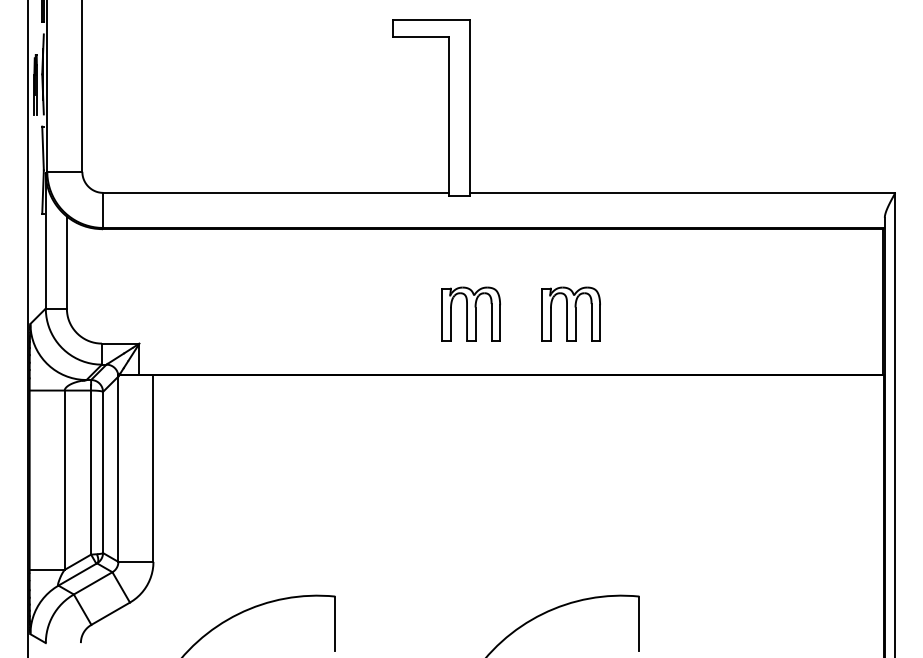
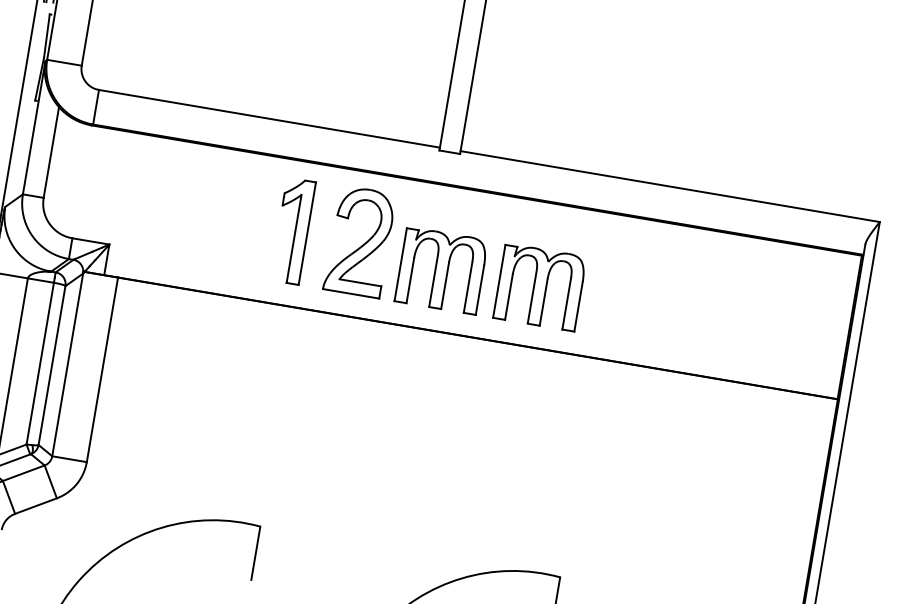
part: (385, 298) -> (359, 241), added
part: (318, 299) -> (293, 230), added
part: (471, 313) -> (441, 270), size x1.43
part: (571, 313) -> (540, 286), size x1.43

